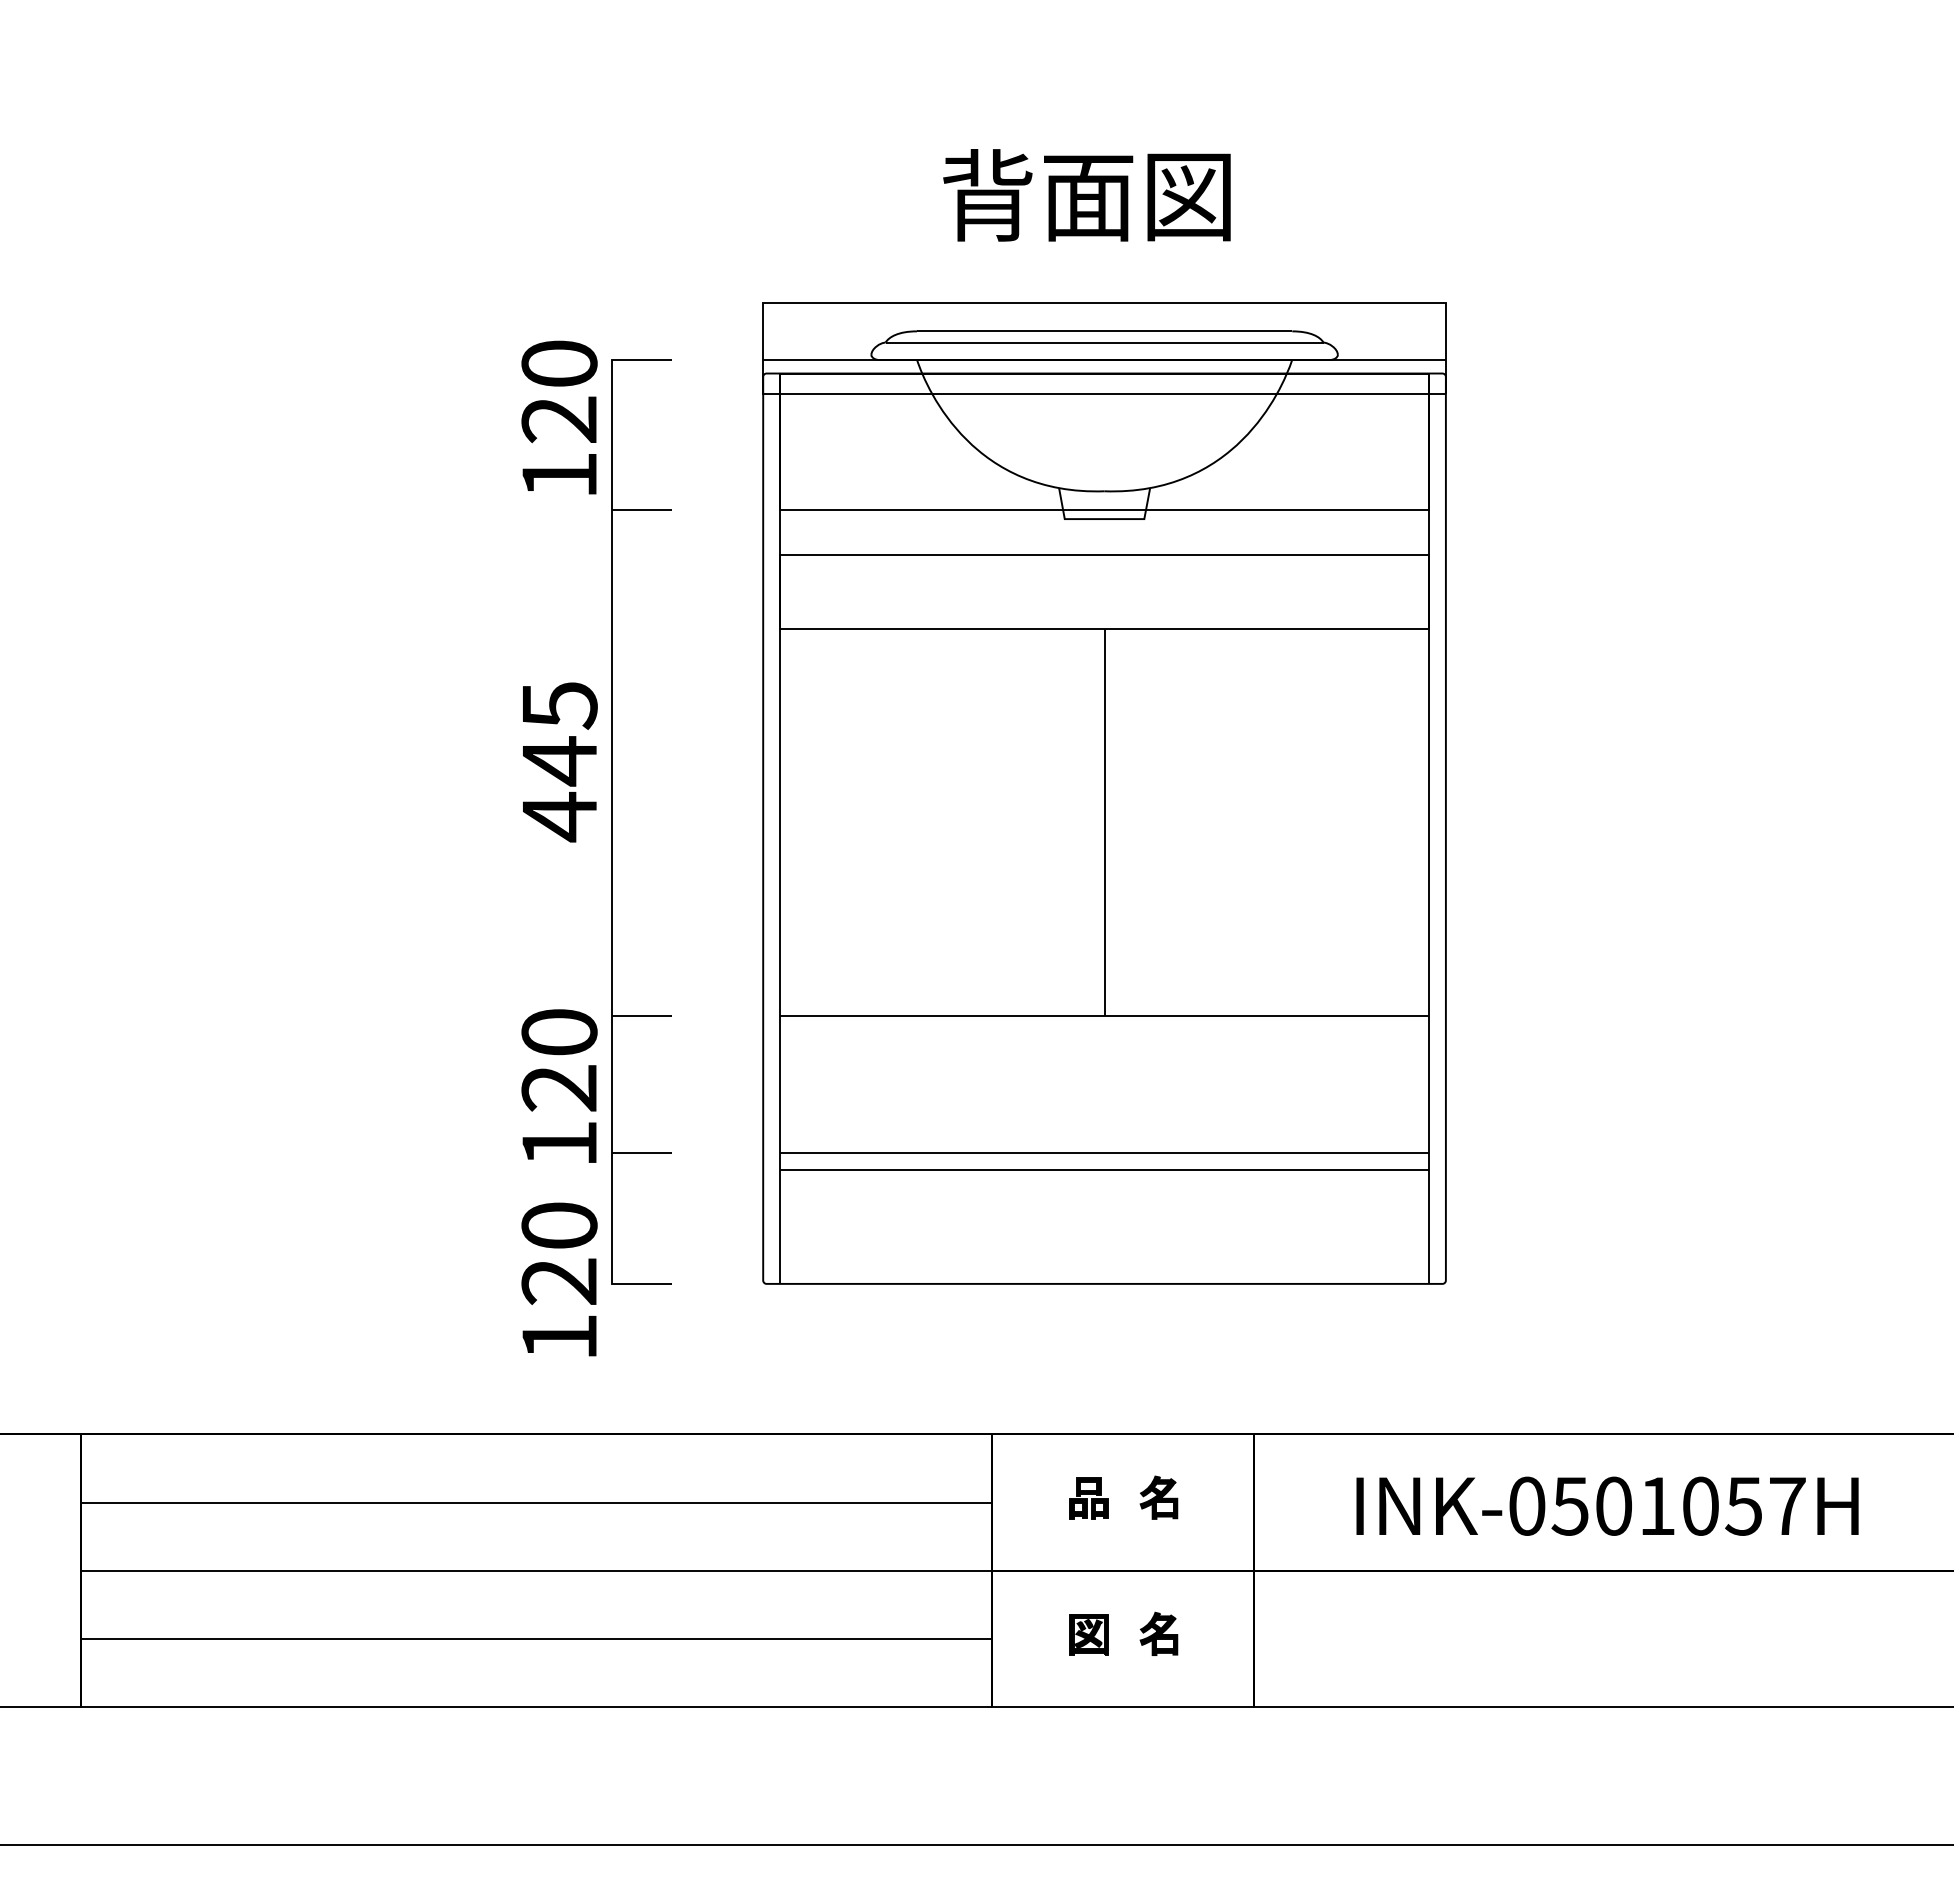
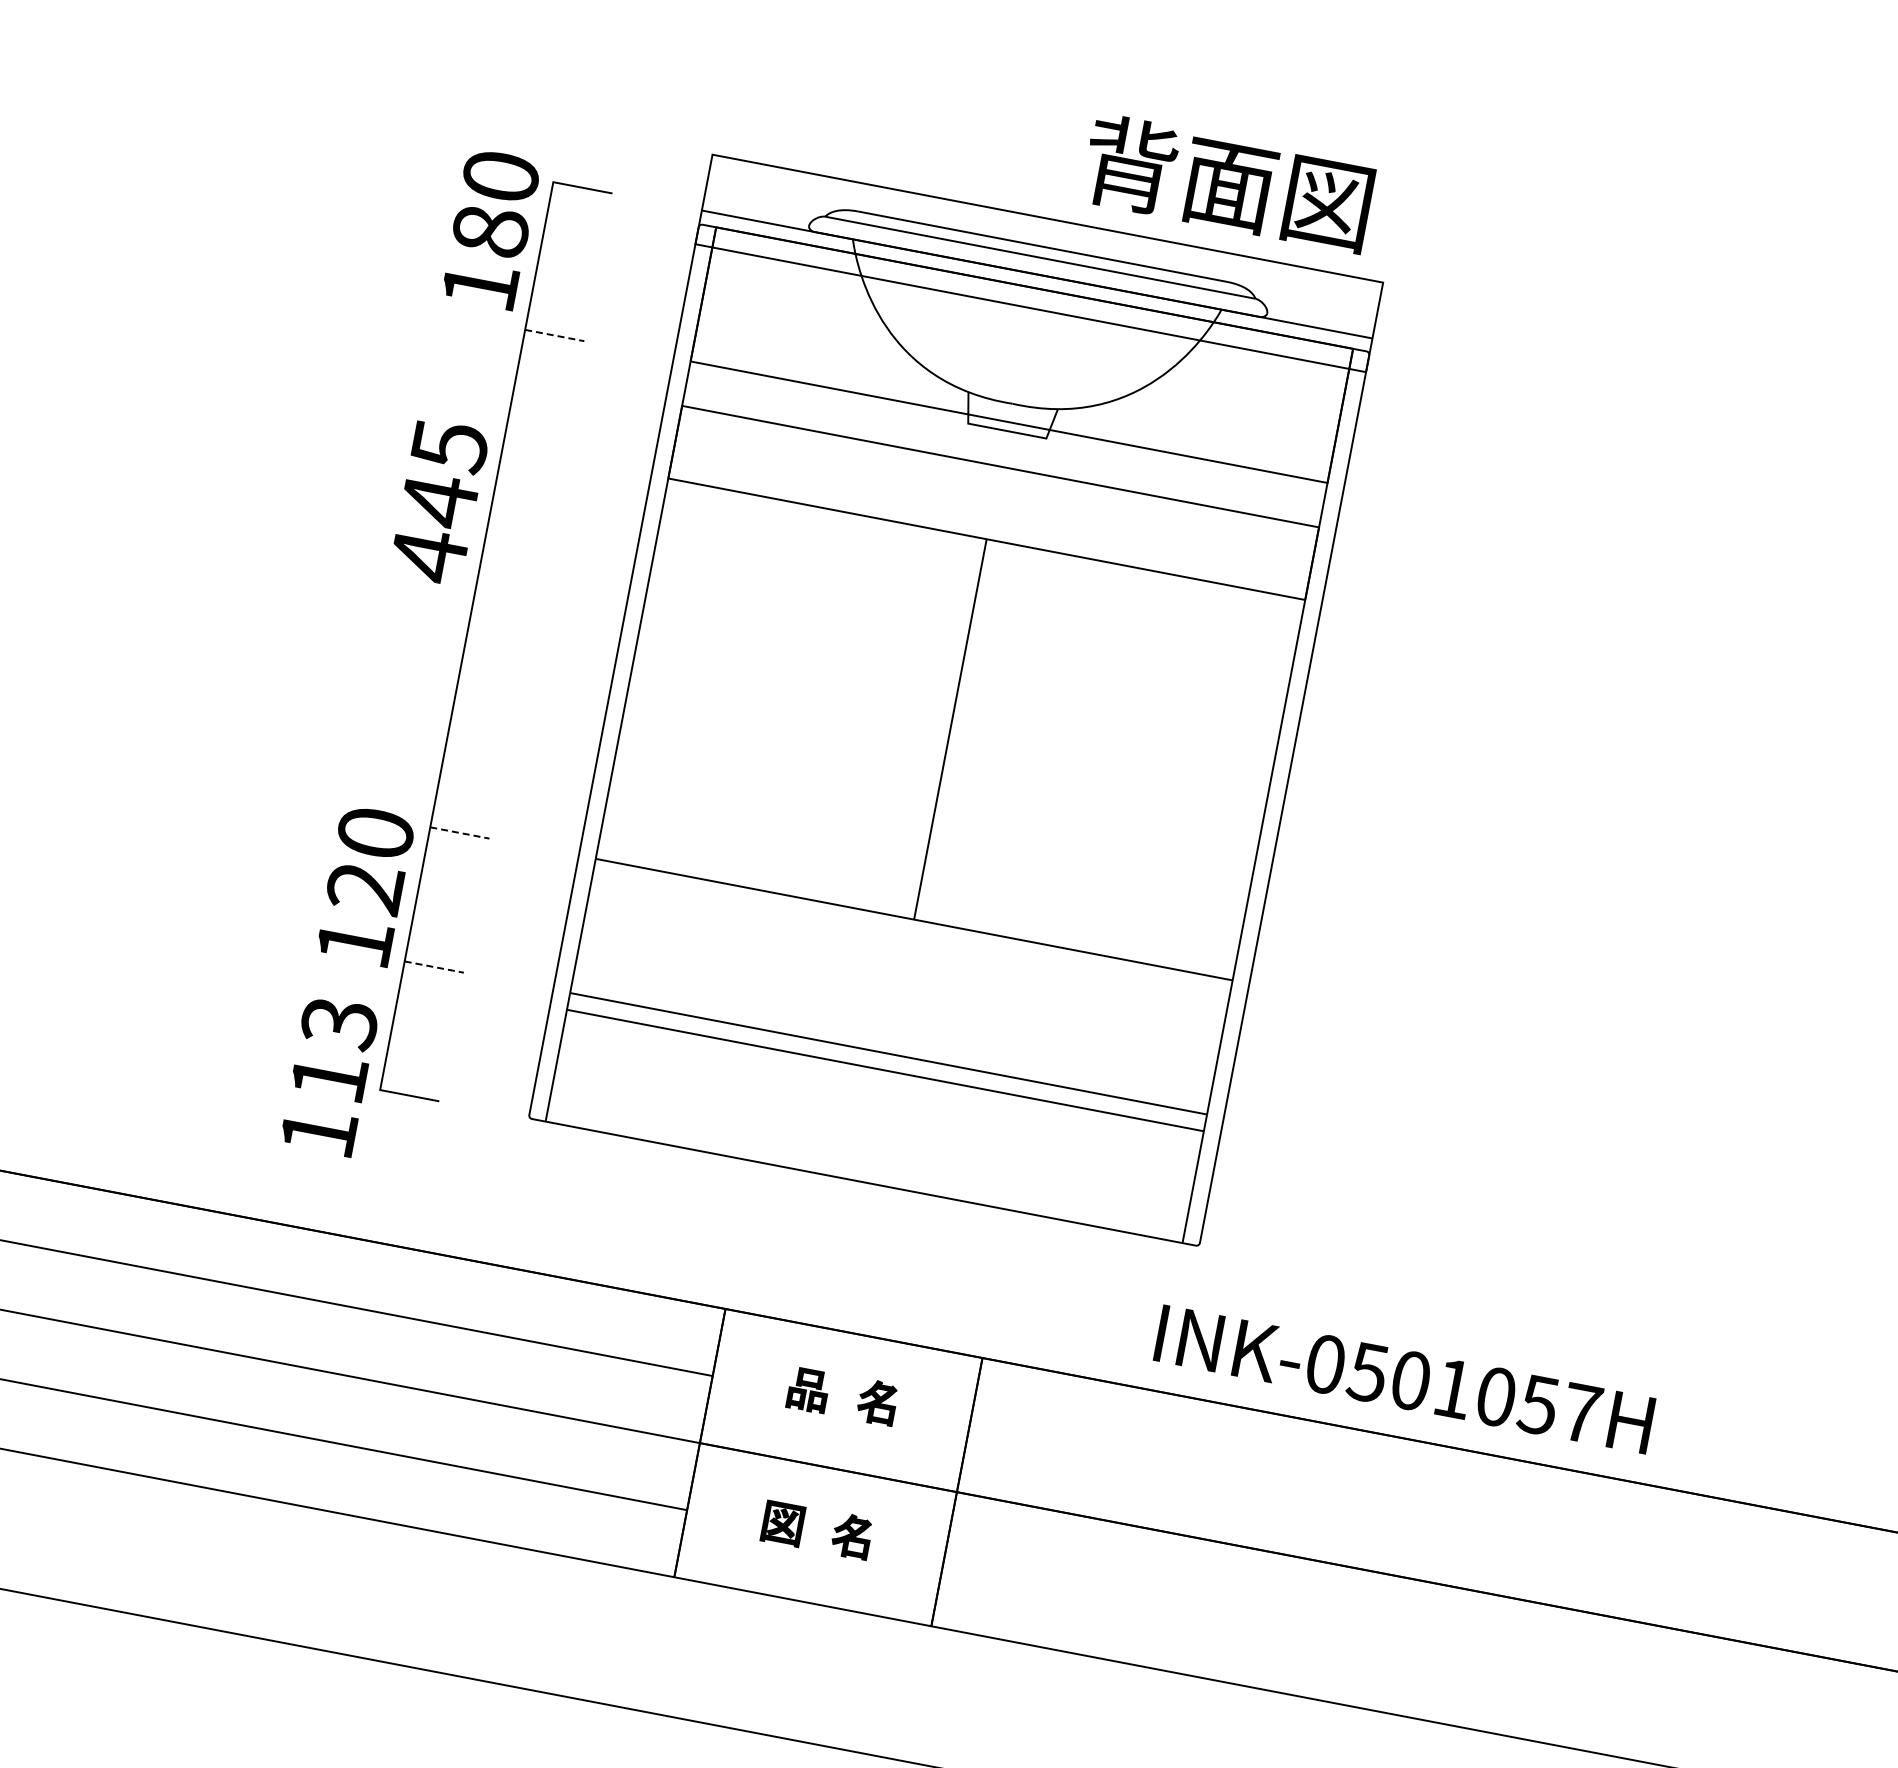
text: (1086, 195) -> (1227, 183), moved
text: (559, 419) -> (490, 231), 120 -> 180
line: (642, 510) -> (555, 336), solid -> dashed
text: (560, 762) -> (439, 502), moved
line: (642, 1016) -> (460, 833), solid -> dashed
line: (642, 1153) -> (434, 967), solid -> dashed
text: (559, 1253) -> (334, 1050), 120 -> 113
text: (1607, 1505) -> (1404, 1378), moved

